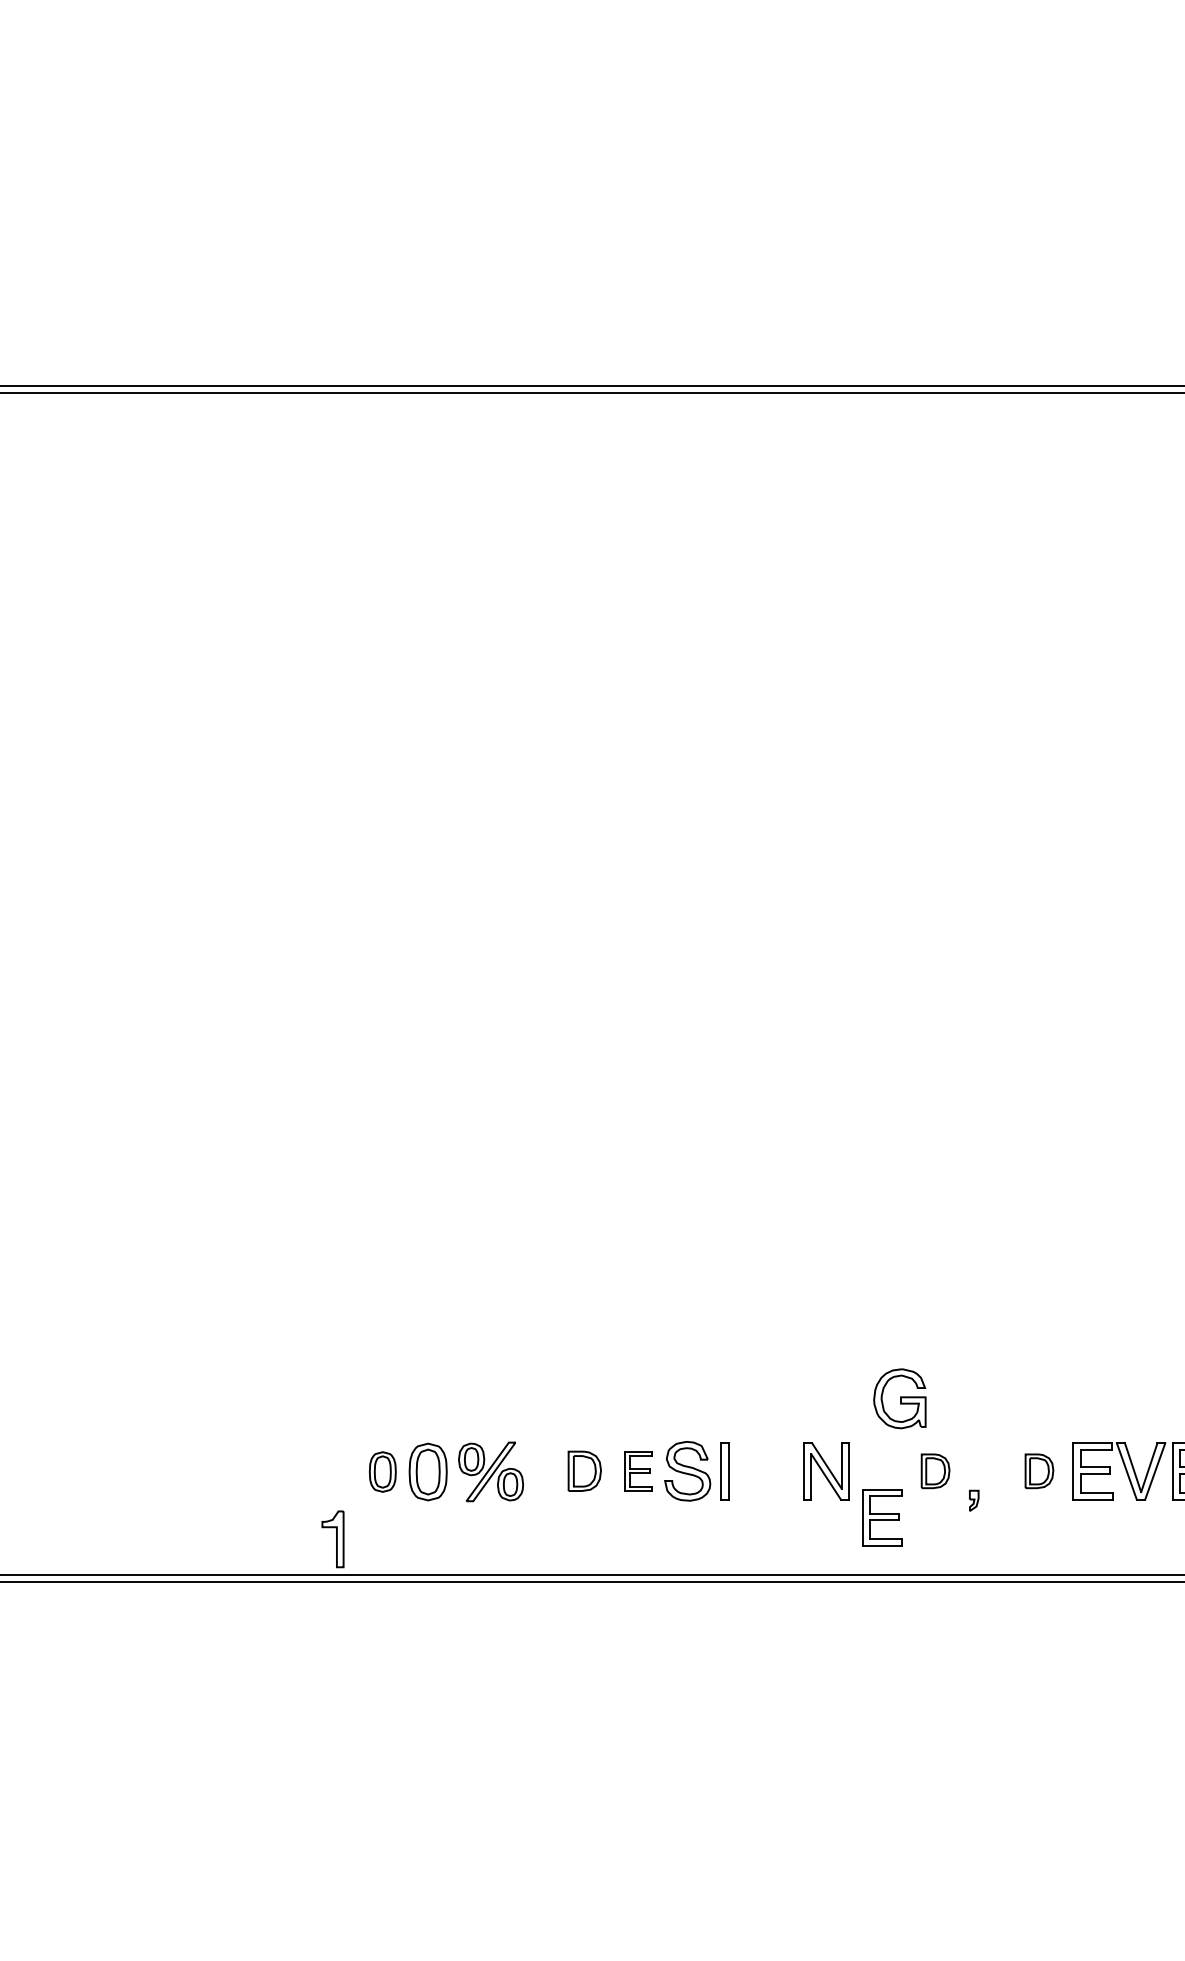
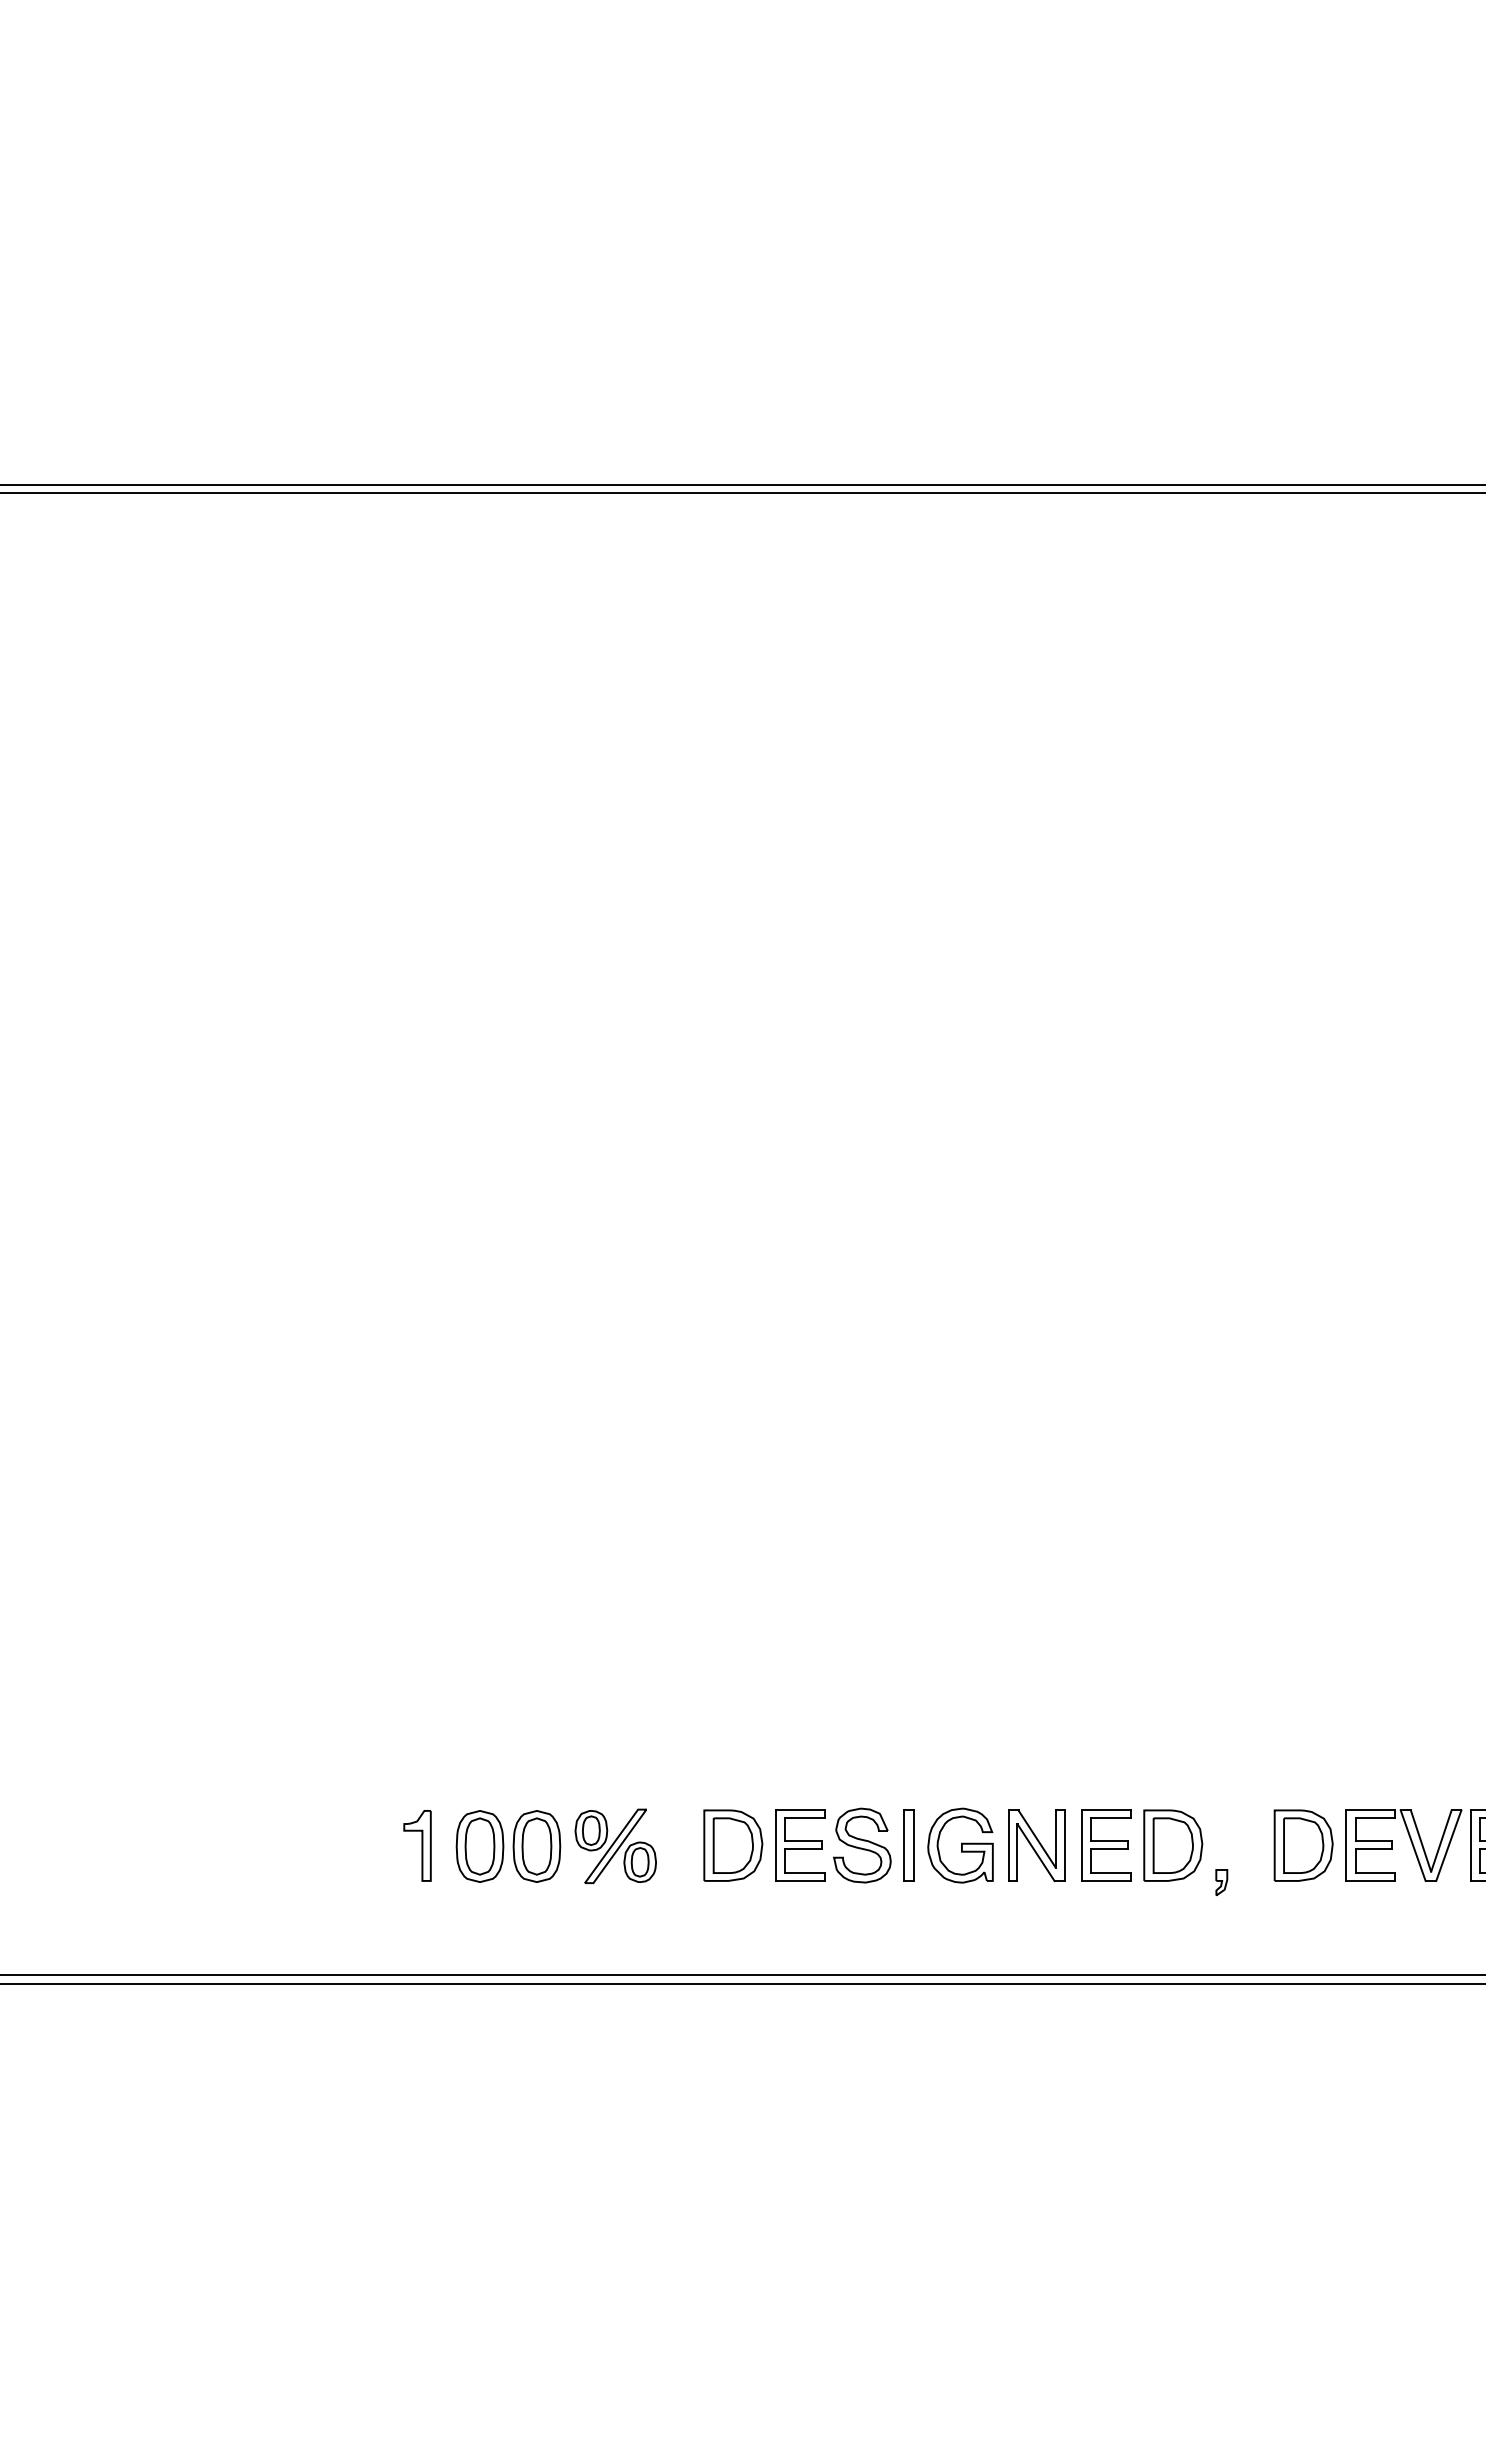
part: (899, 1398) -> (960, 1845), moved
part: (584, 1471) -> (733, 1845), size x1.43
part: (638, 1471) -> (800, 1845), size x1.43
part: (935, 1471) -> (1173, 1845), size x1.67
part: (1039, 1471) -> (1303, 1845), size x1.67
part: (382, 1472) -> (479, 1846), size x1.43
part: (882, 1517) -> (1106, 1845), moved
part: (332, 1539) -> (417, 1845), moved

